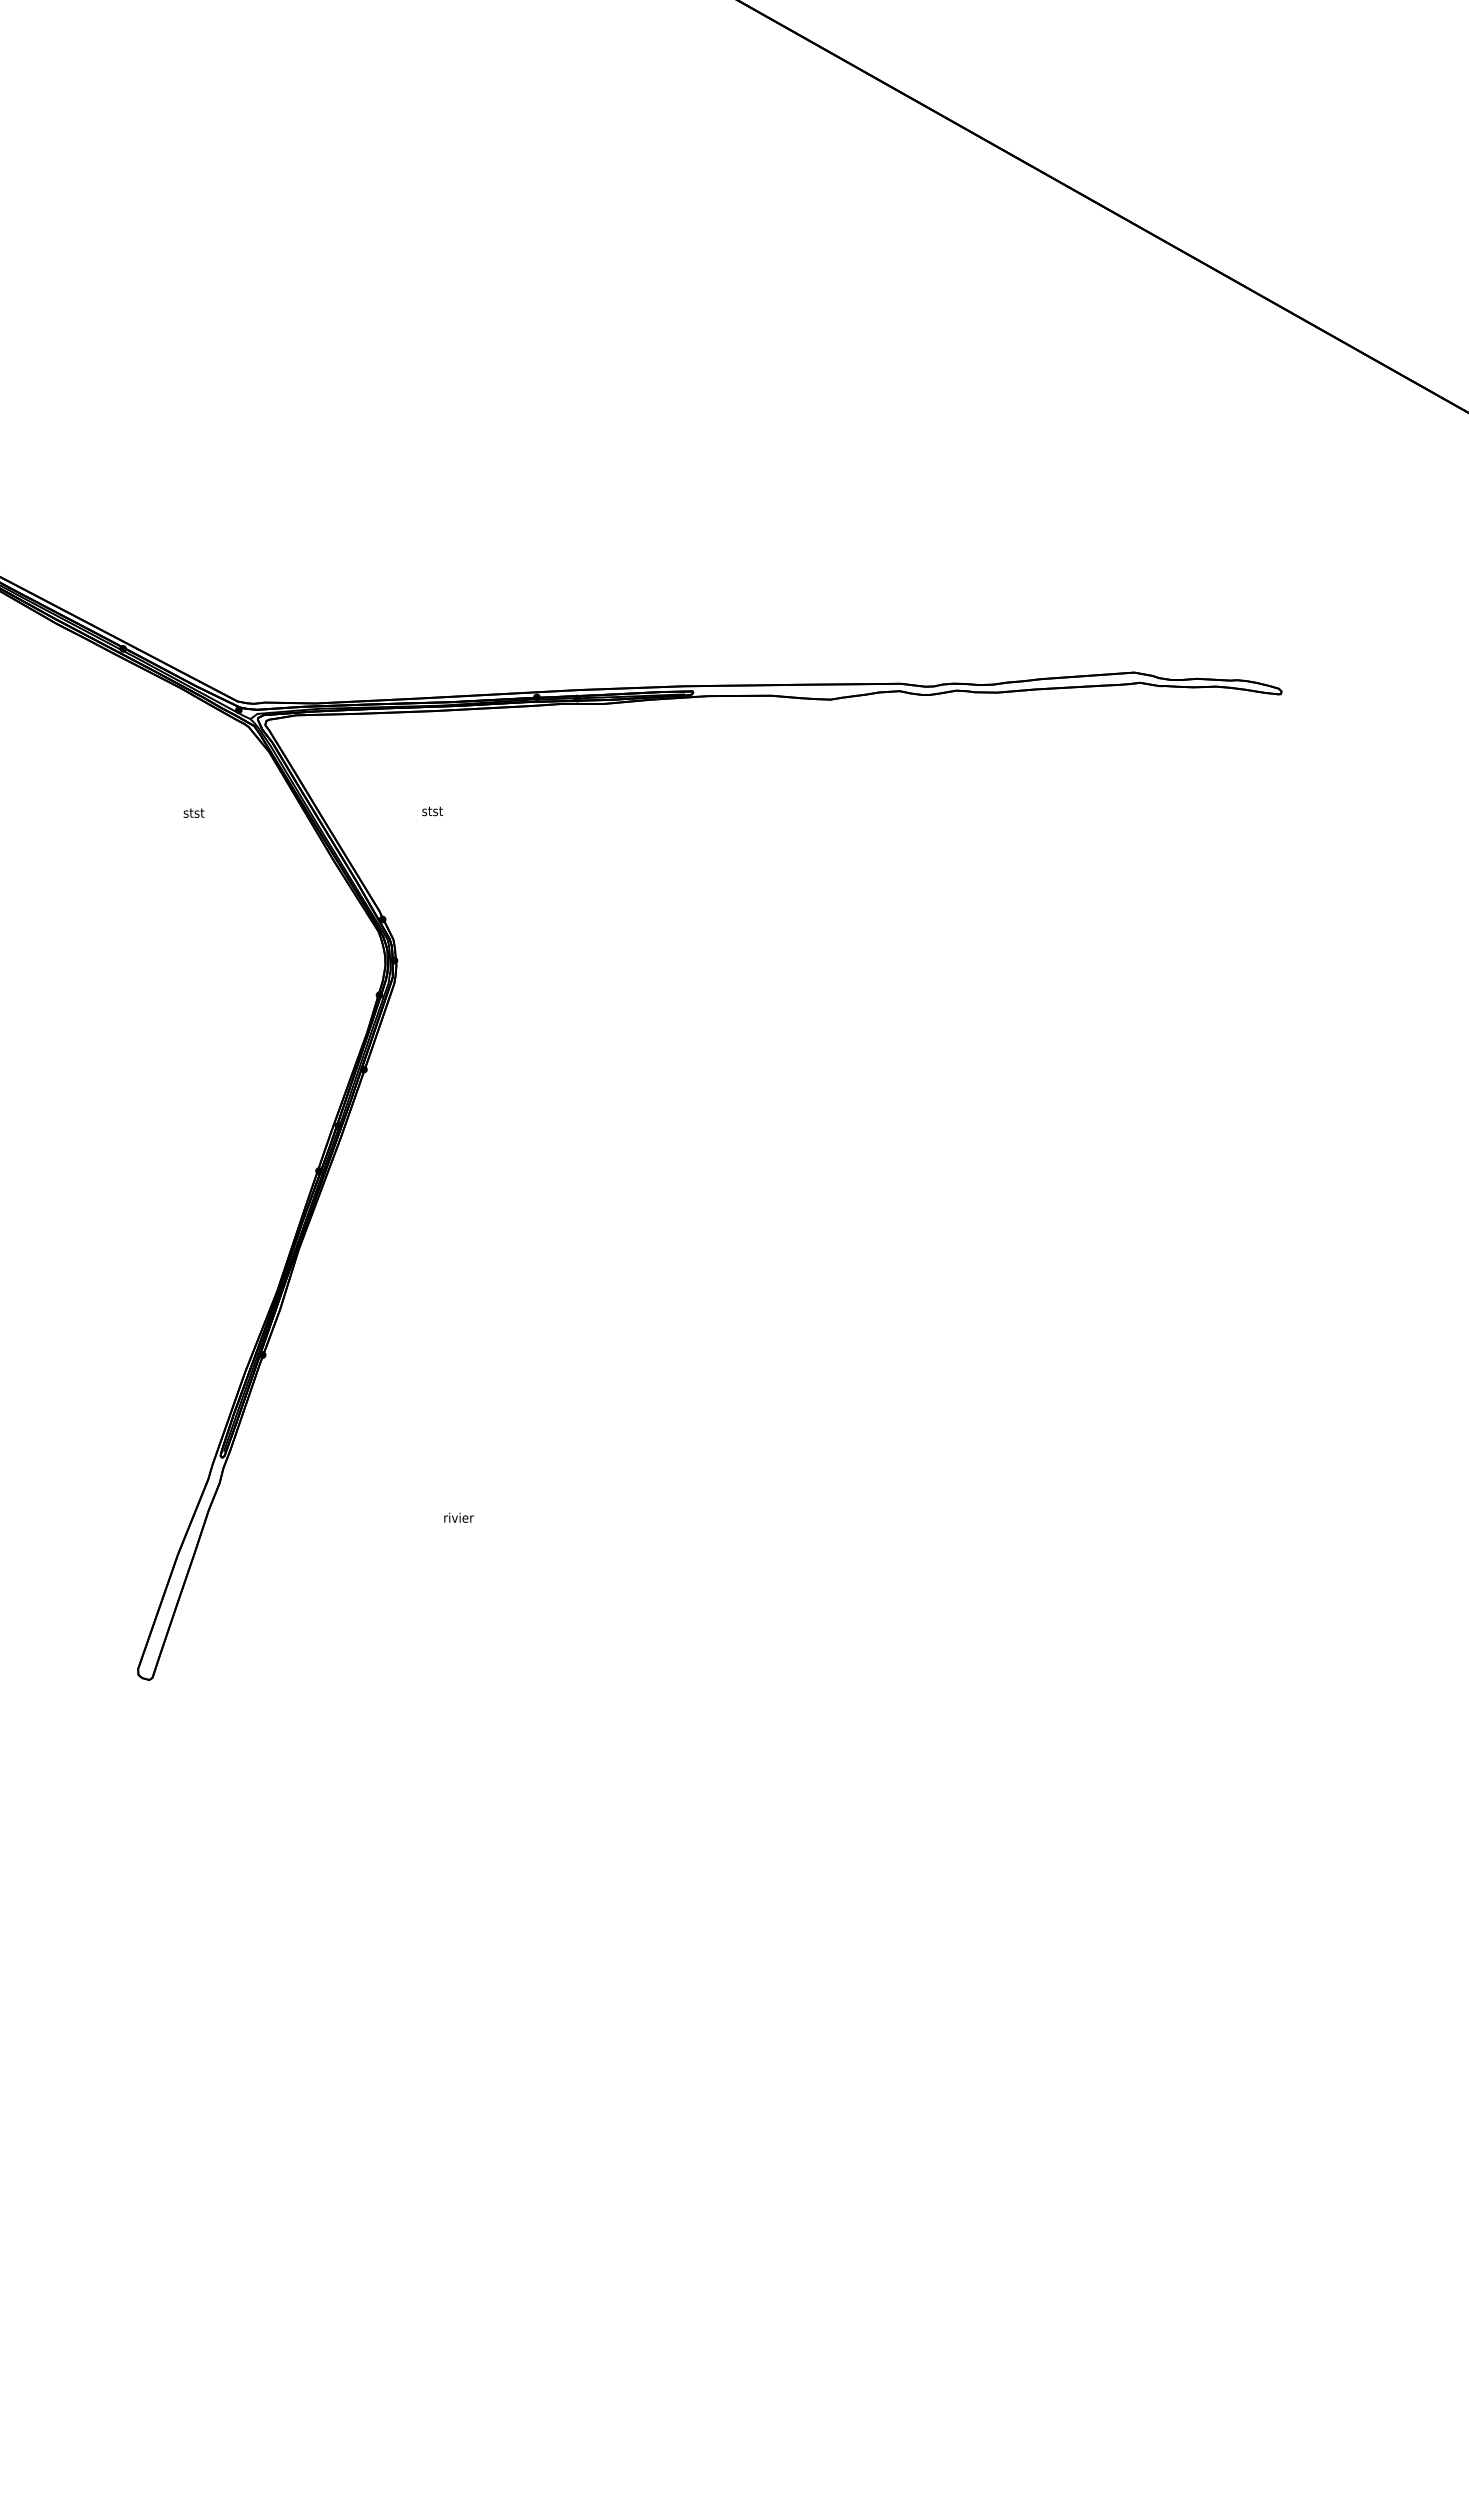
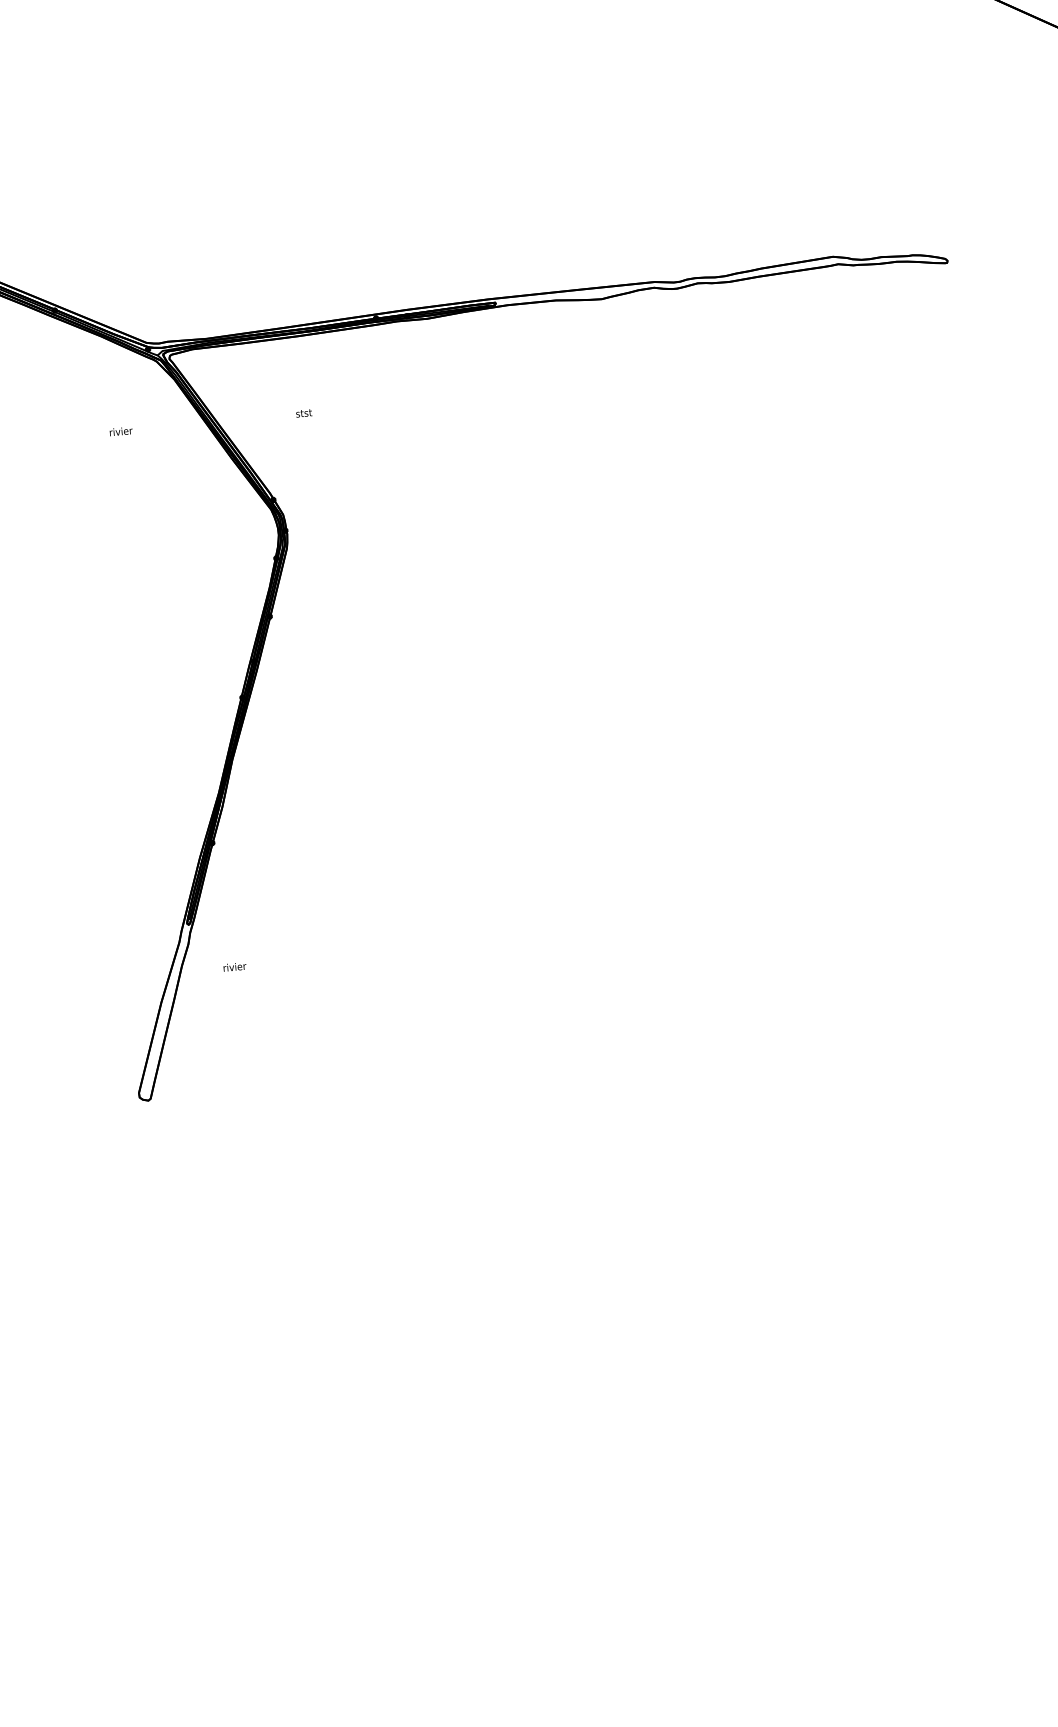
text: (194, 812) -> (121, 431), stst -> rivier
text: (458, 1517) -> (234, 966), moved

